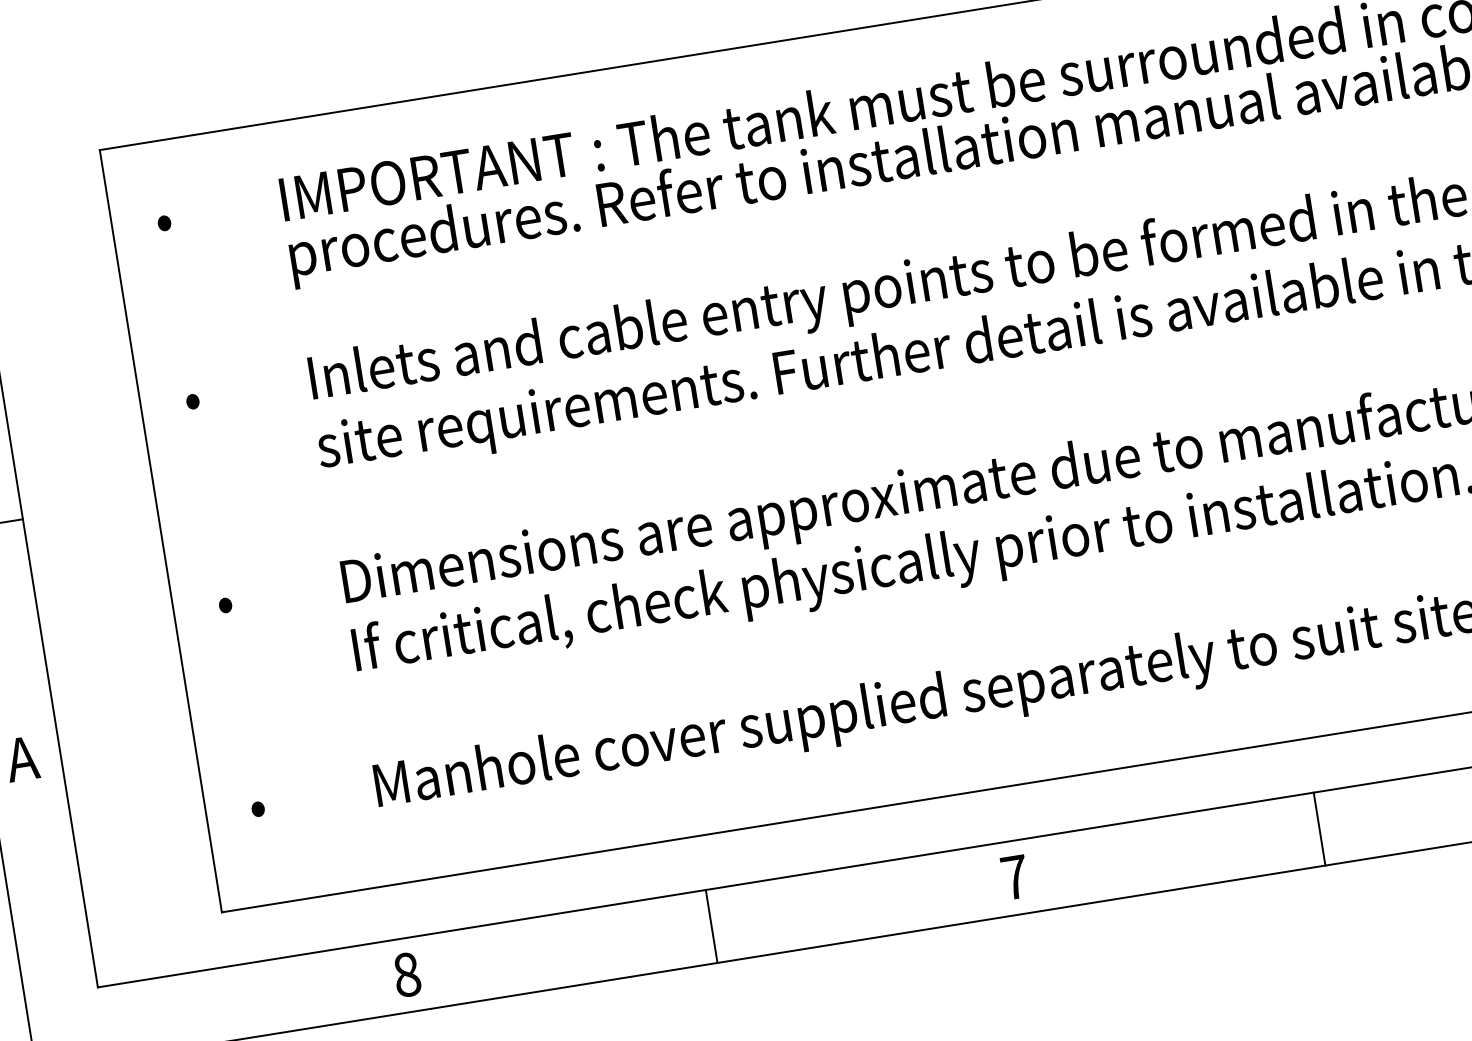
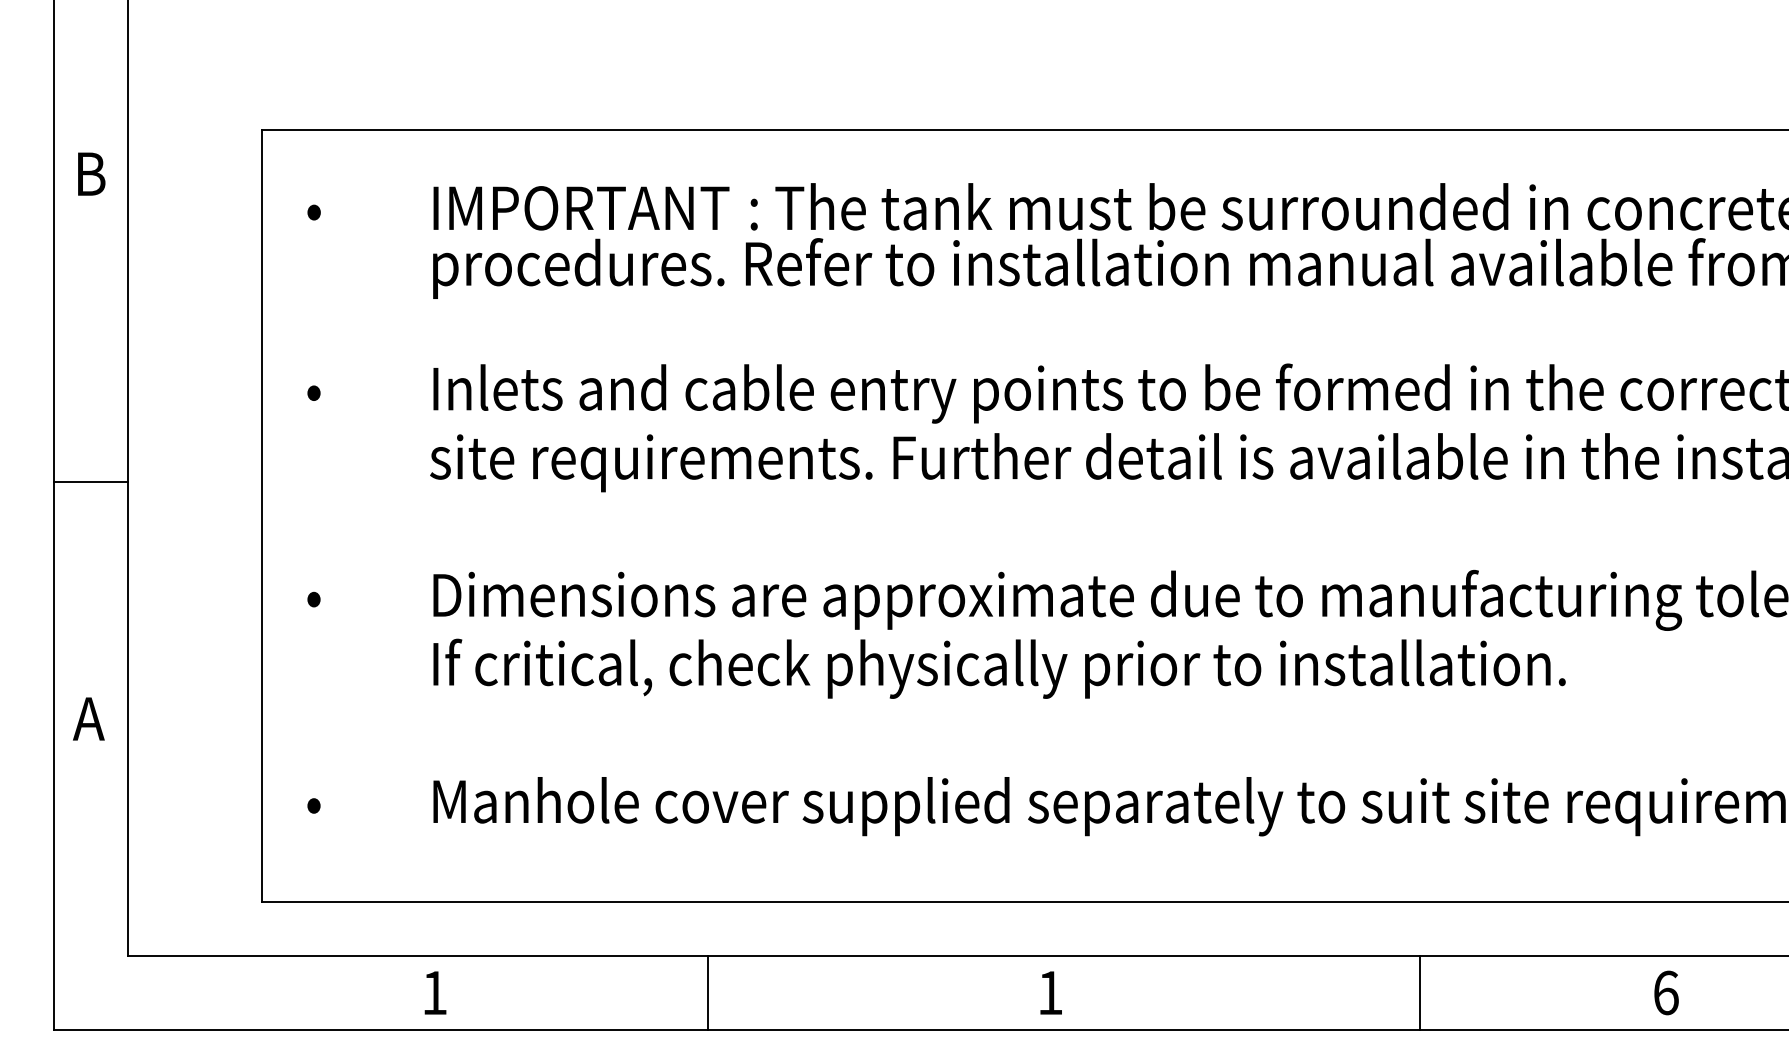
line: (1319, 829) -> (1419, 993), moved
text: (1014, 876) -> (1050, 992), 7 -> 1
line: (711, 926) -> (708, 993), moved
text: (406, 974) -> (434, 992), 8 -> 1

